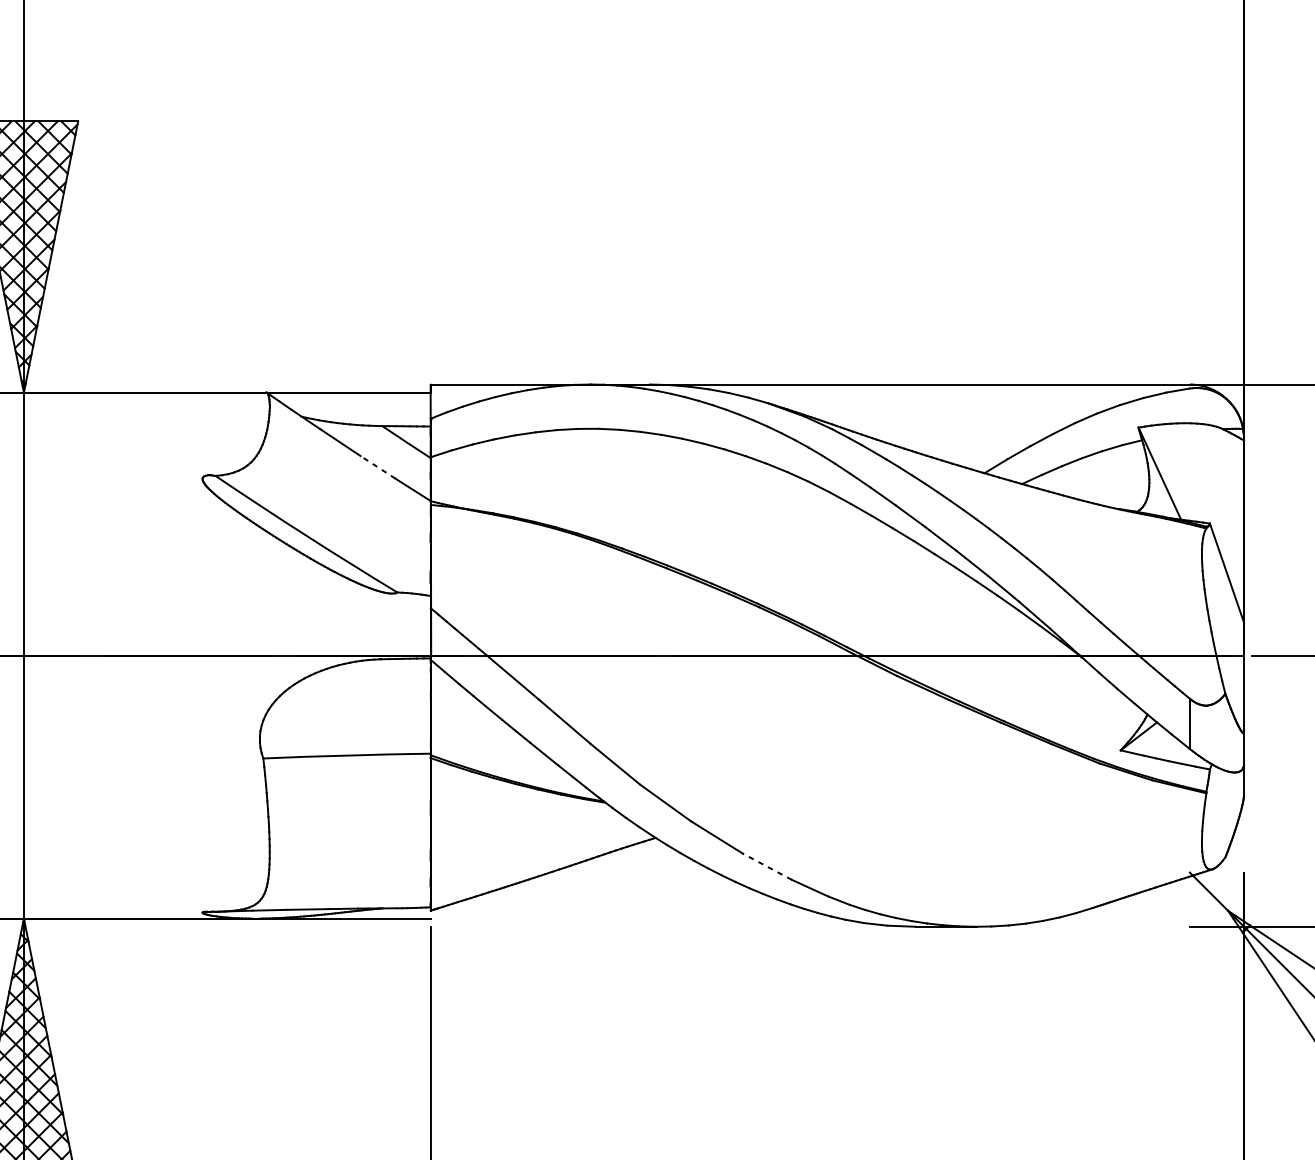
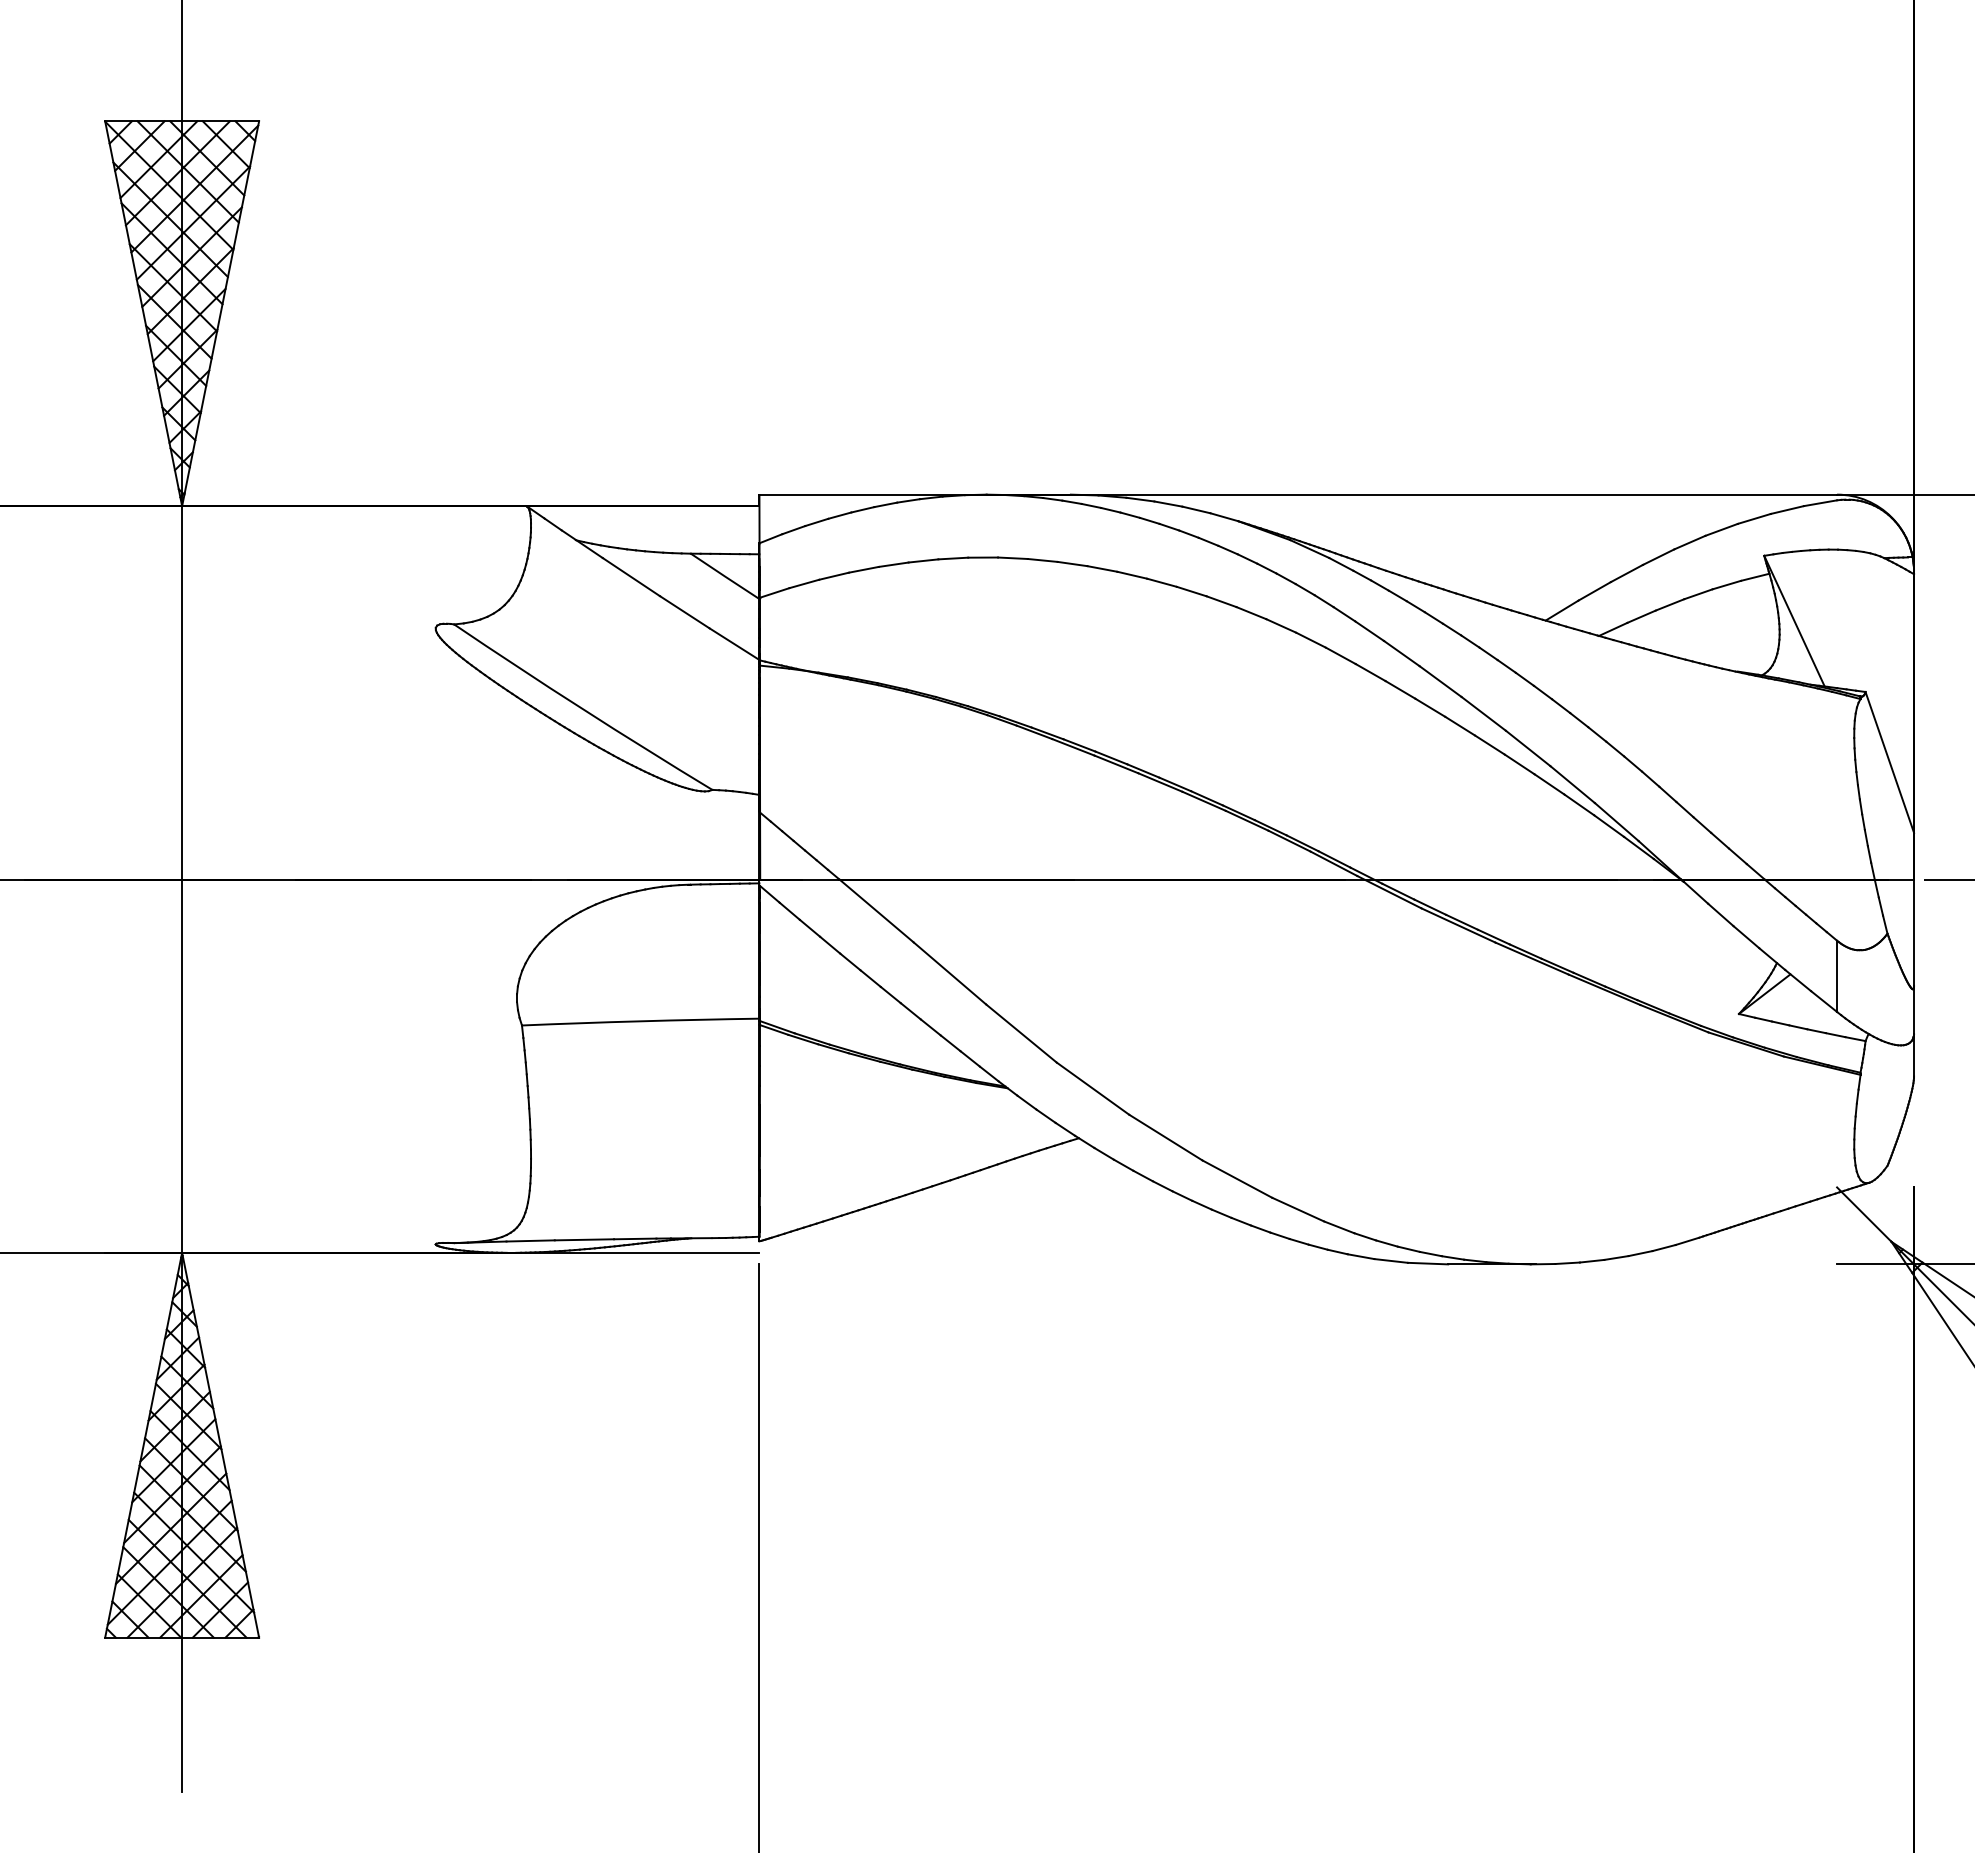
line: (377, 467) -> (684, 612), dashed -> solid
line: (767, 866) -> (1237, 1179), dashed -> solid

